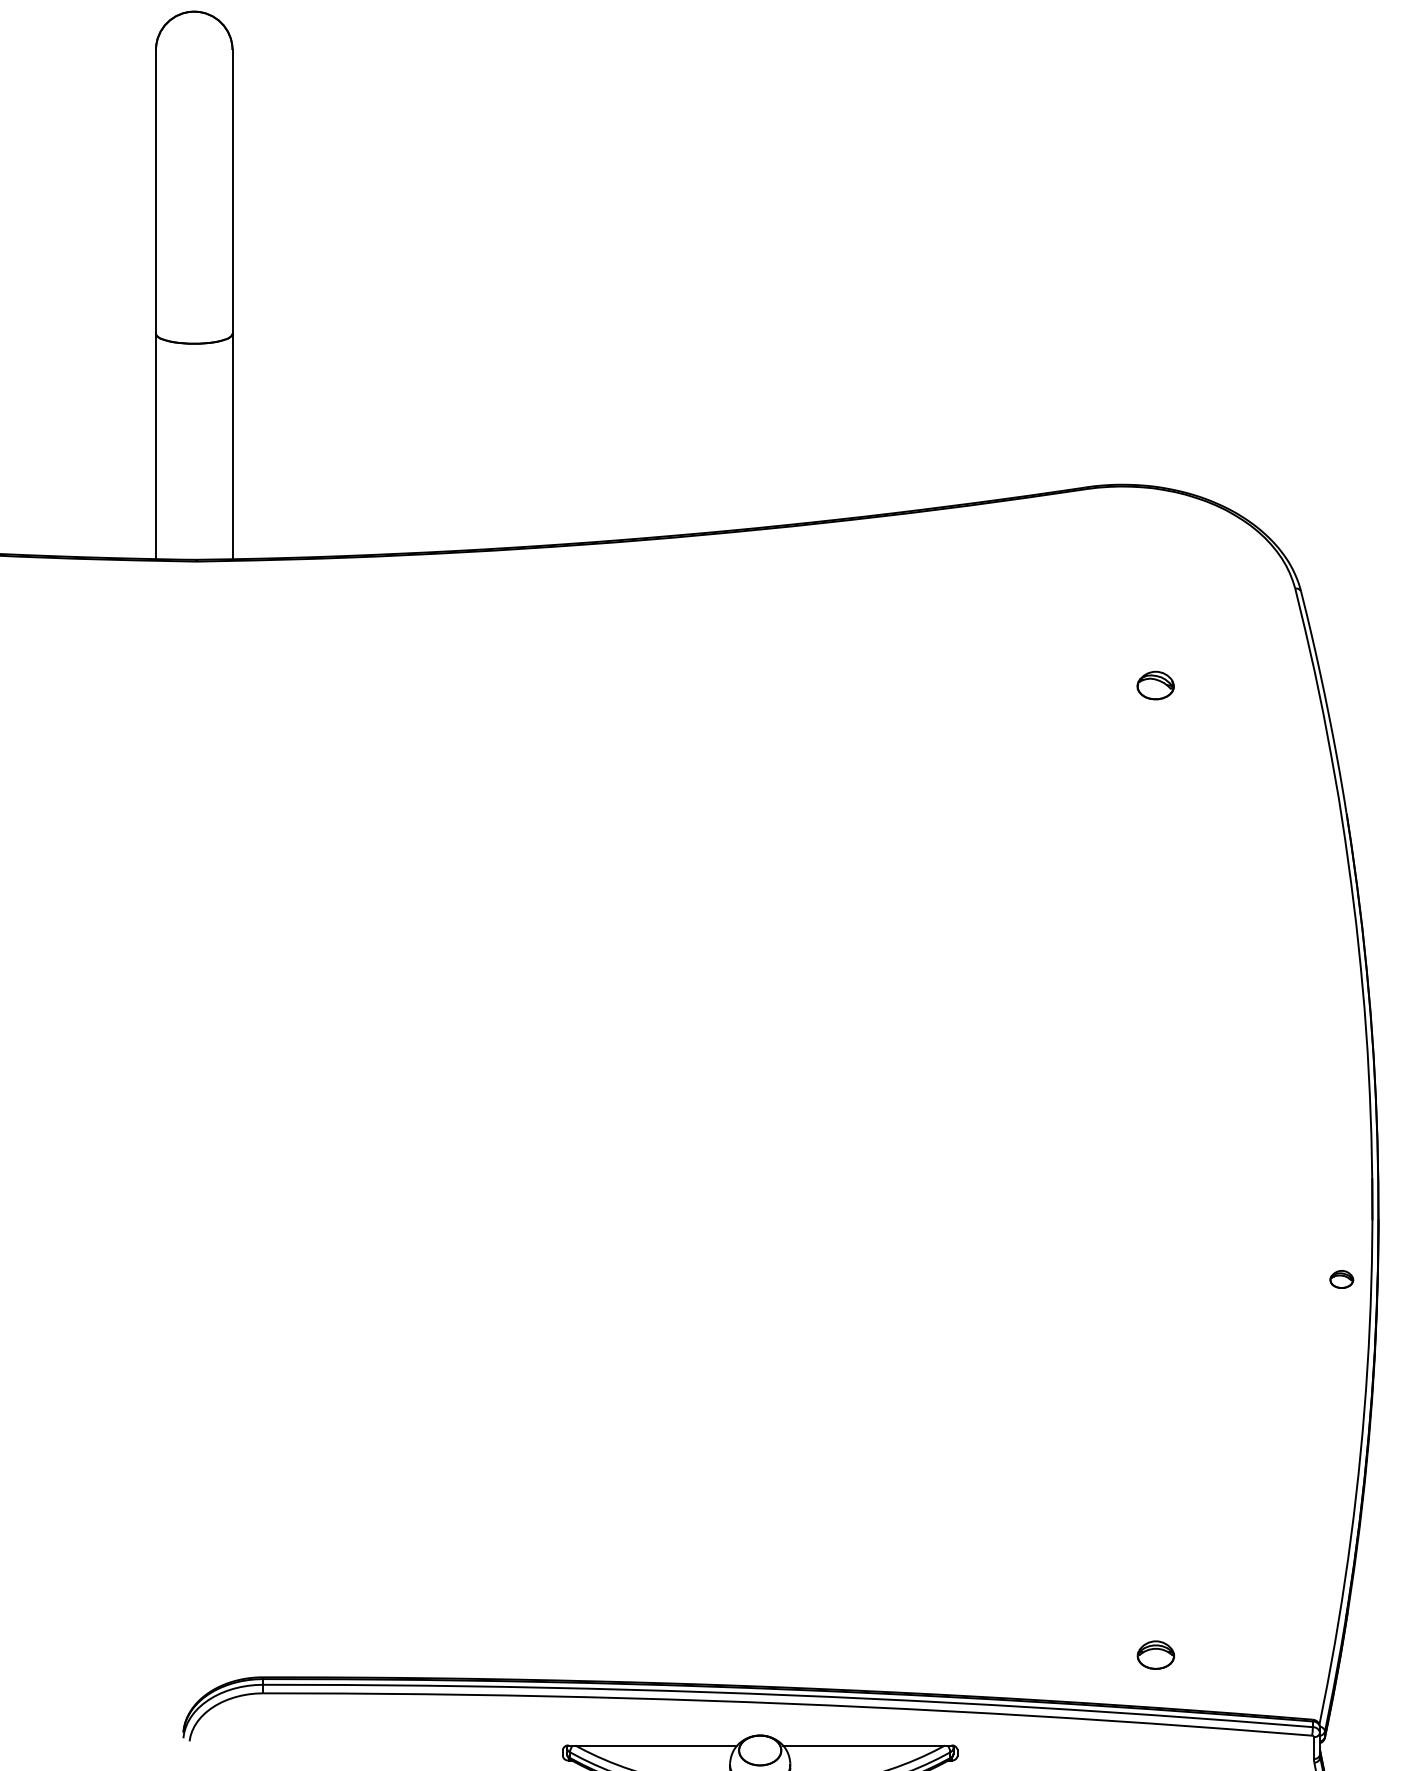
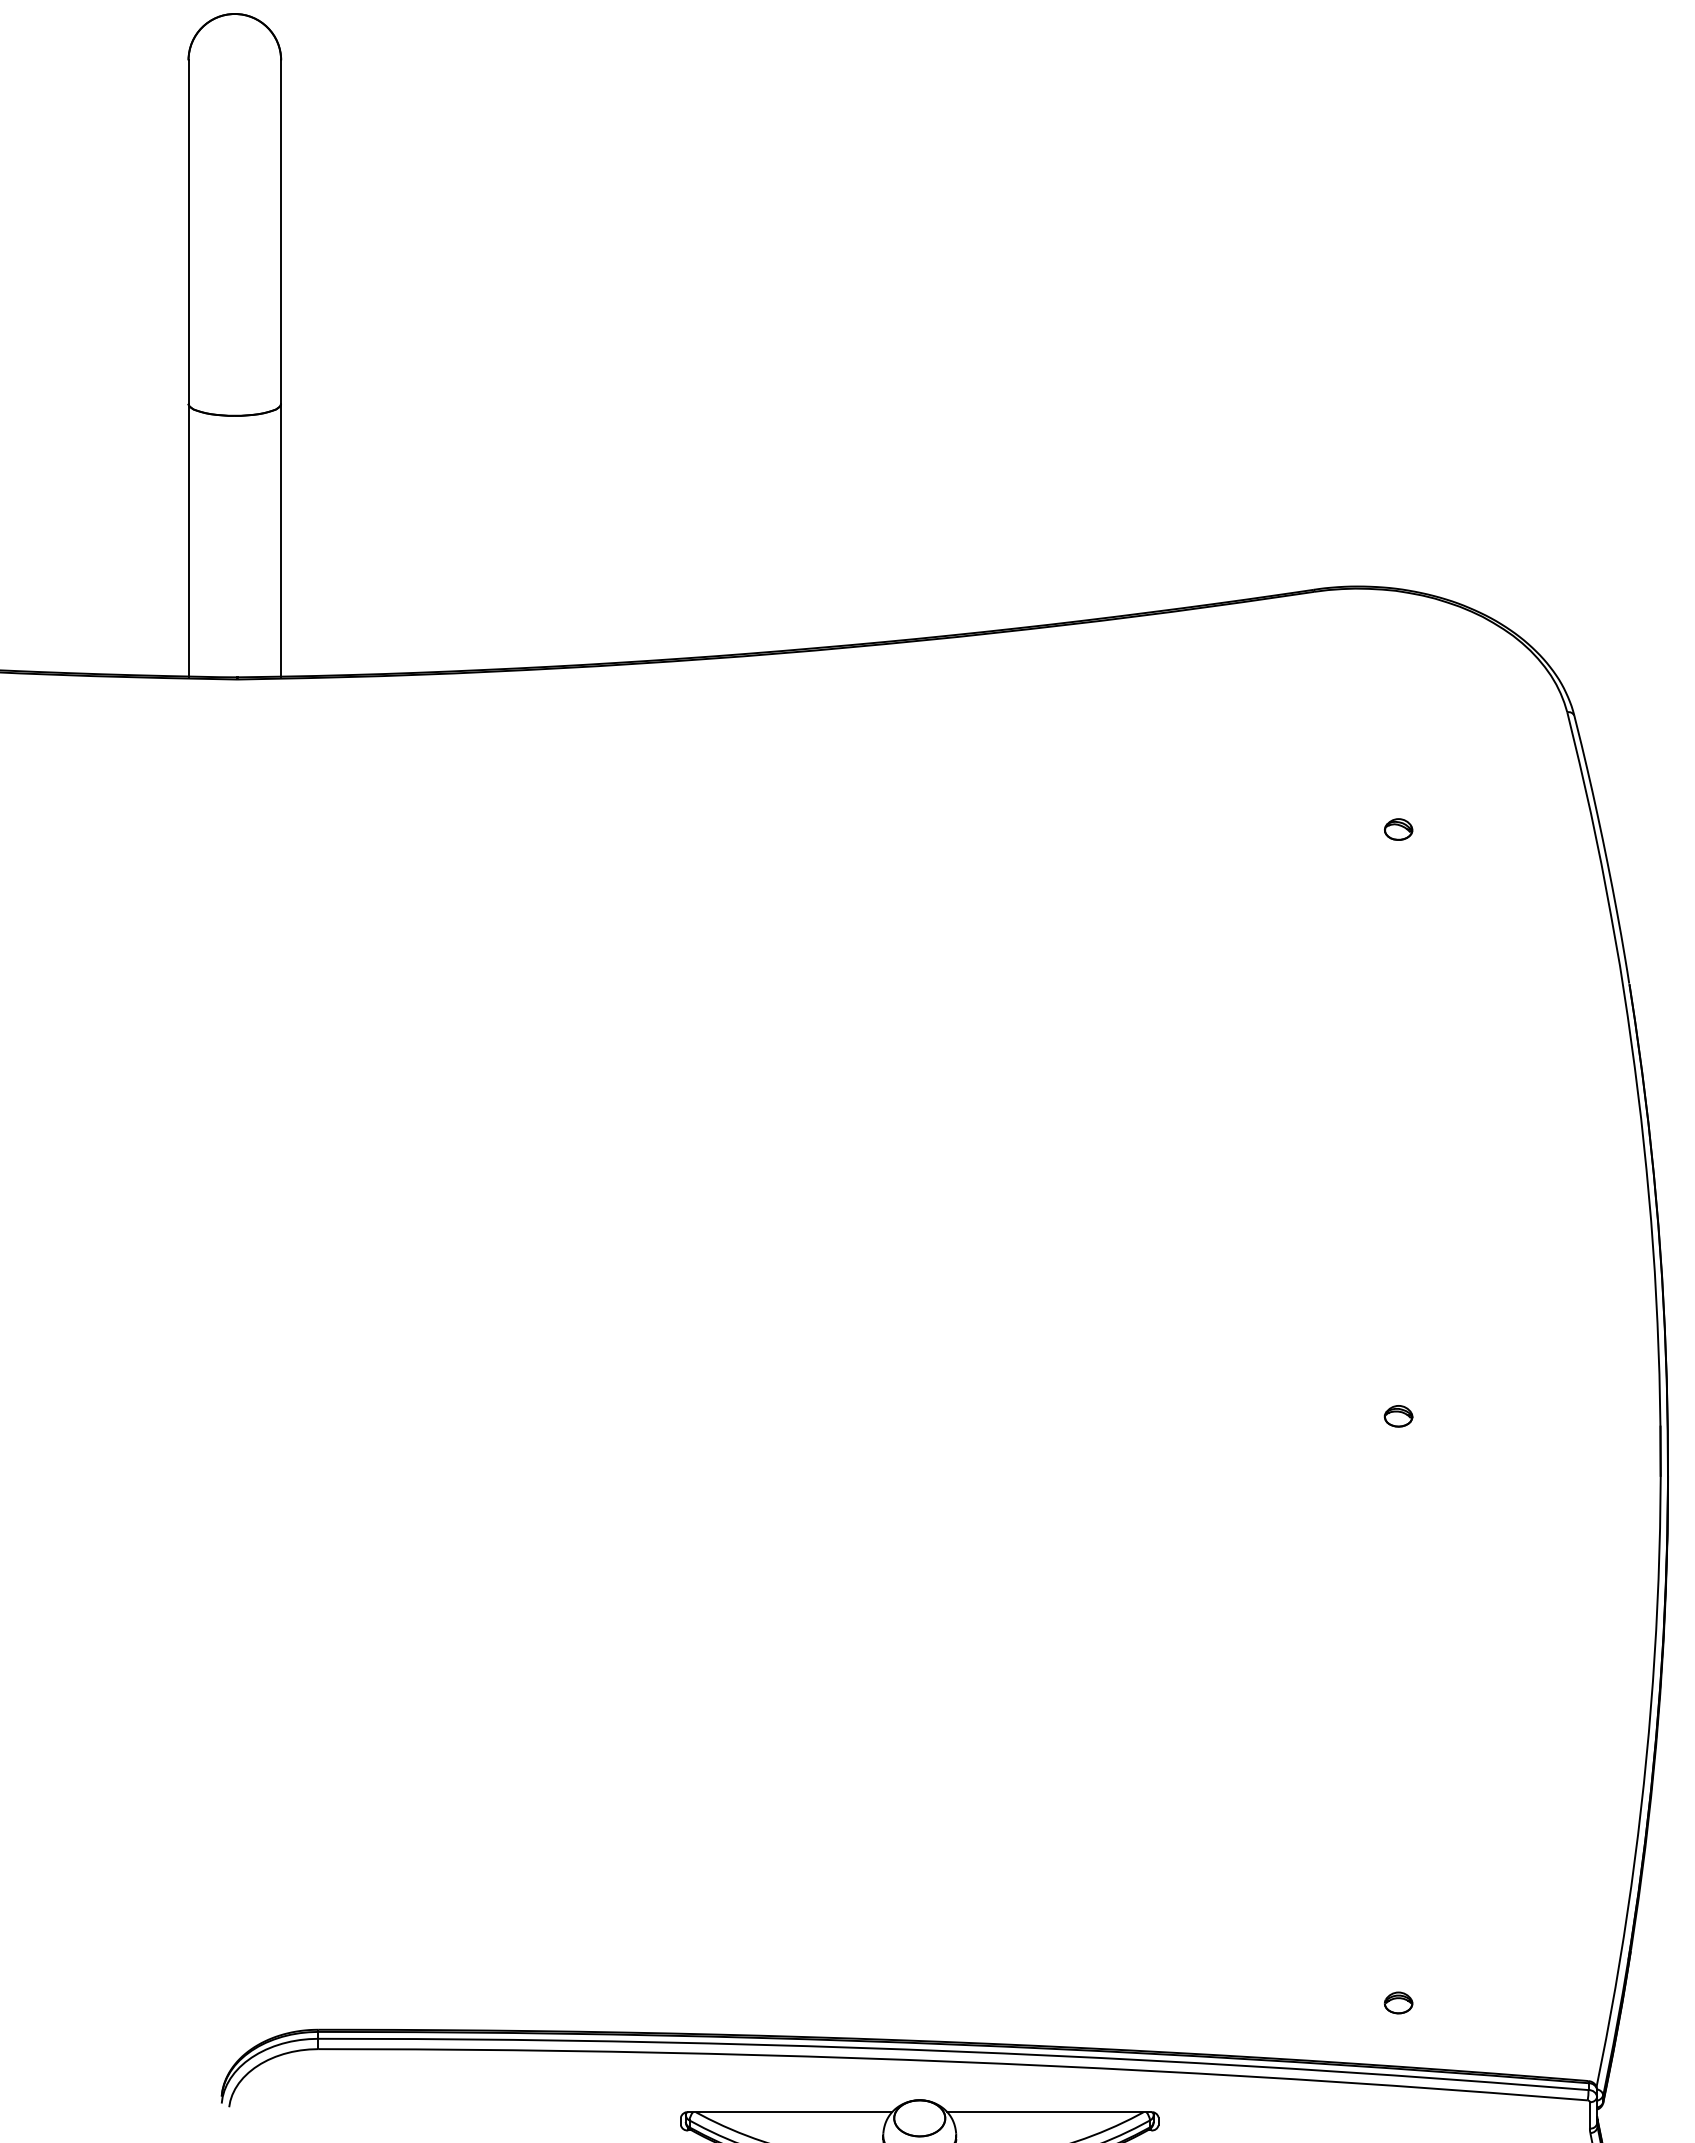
part: (1155, 685) -> (1398, 829), size x0.62
part: (1341, 1279) -> (1398, 1416), moved
part: (1155, 1654) -> (1398, 2002), size x0.62

